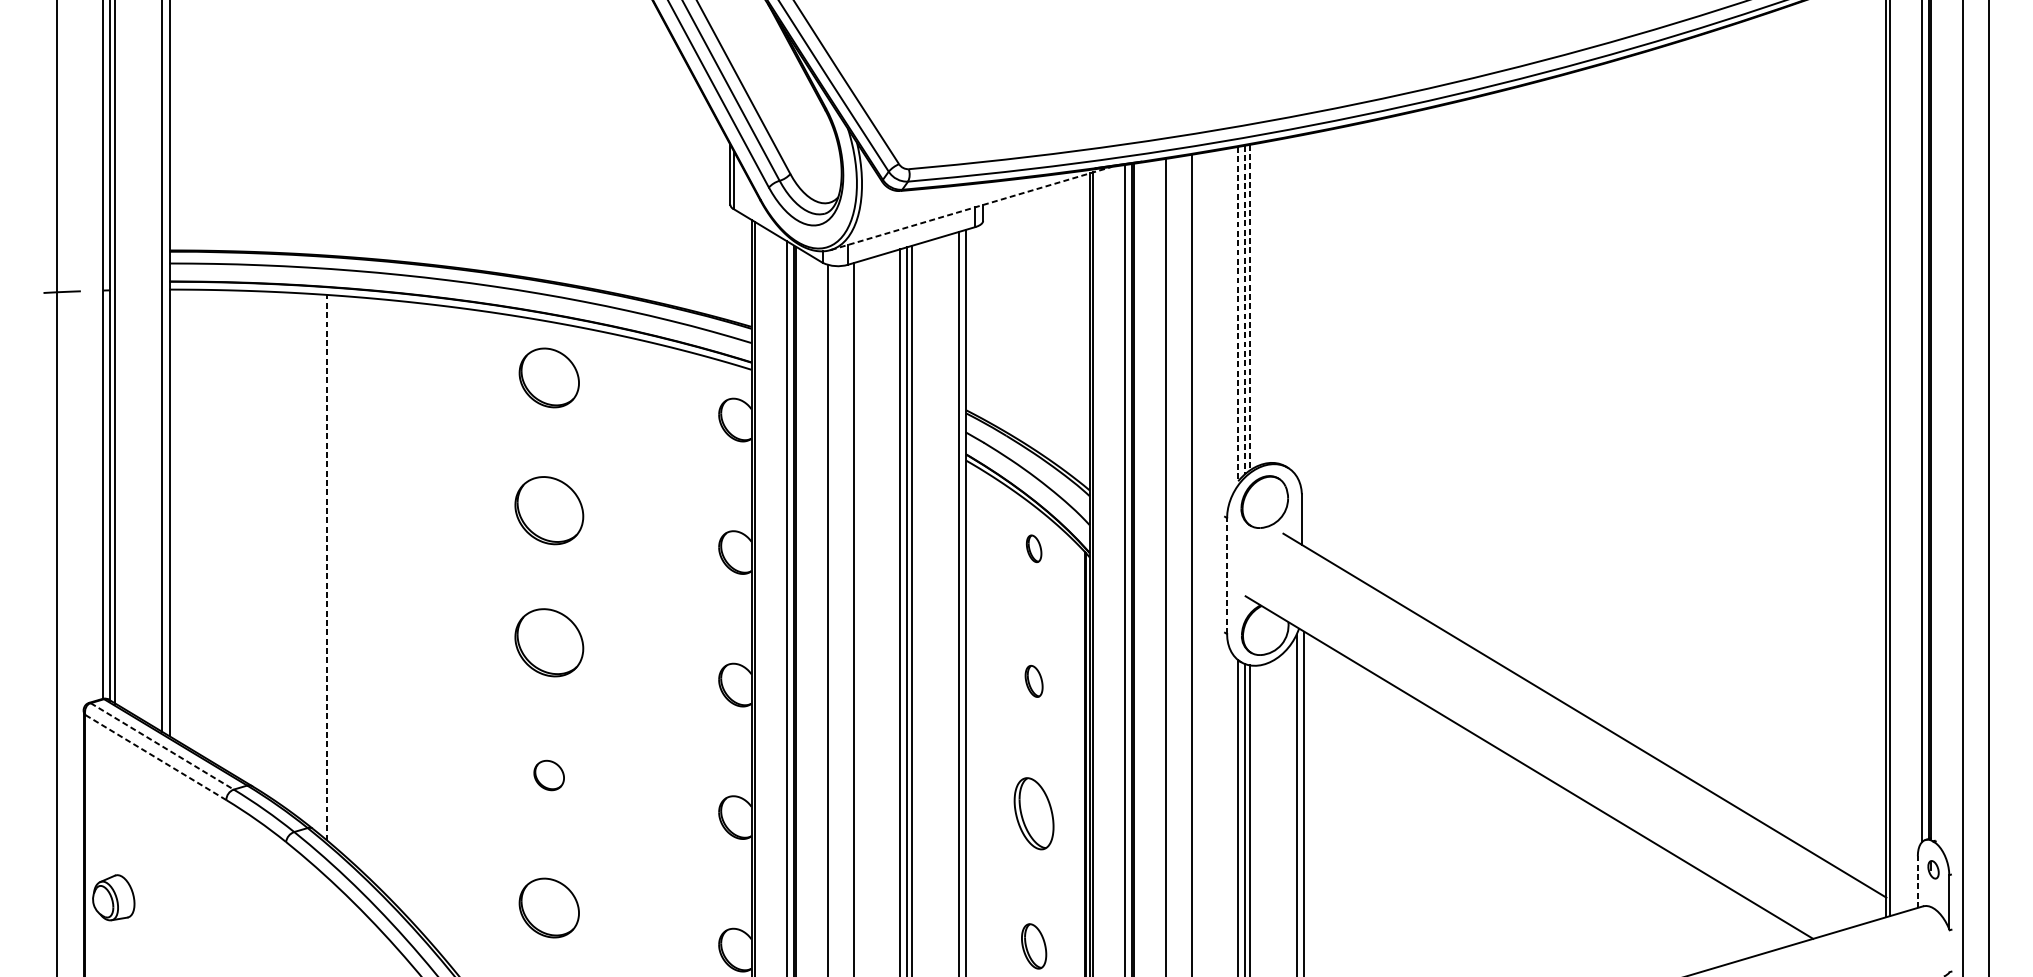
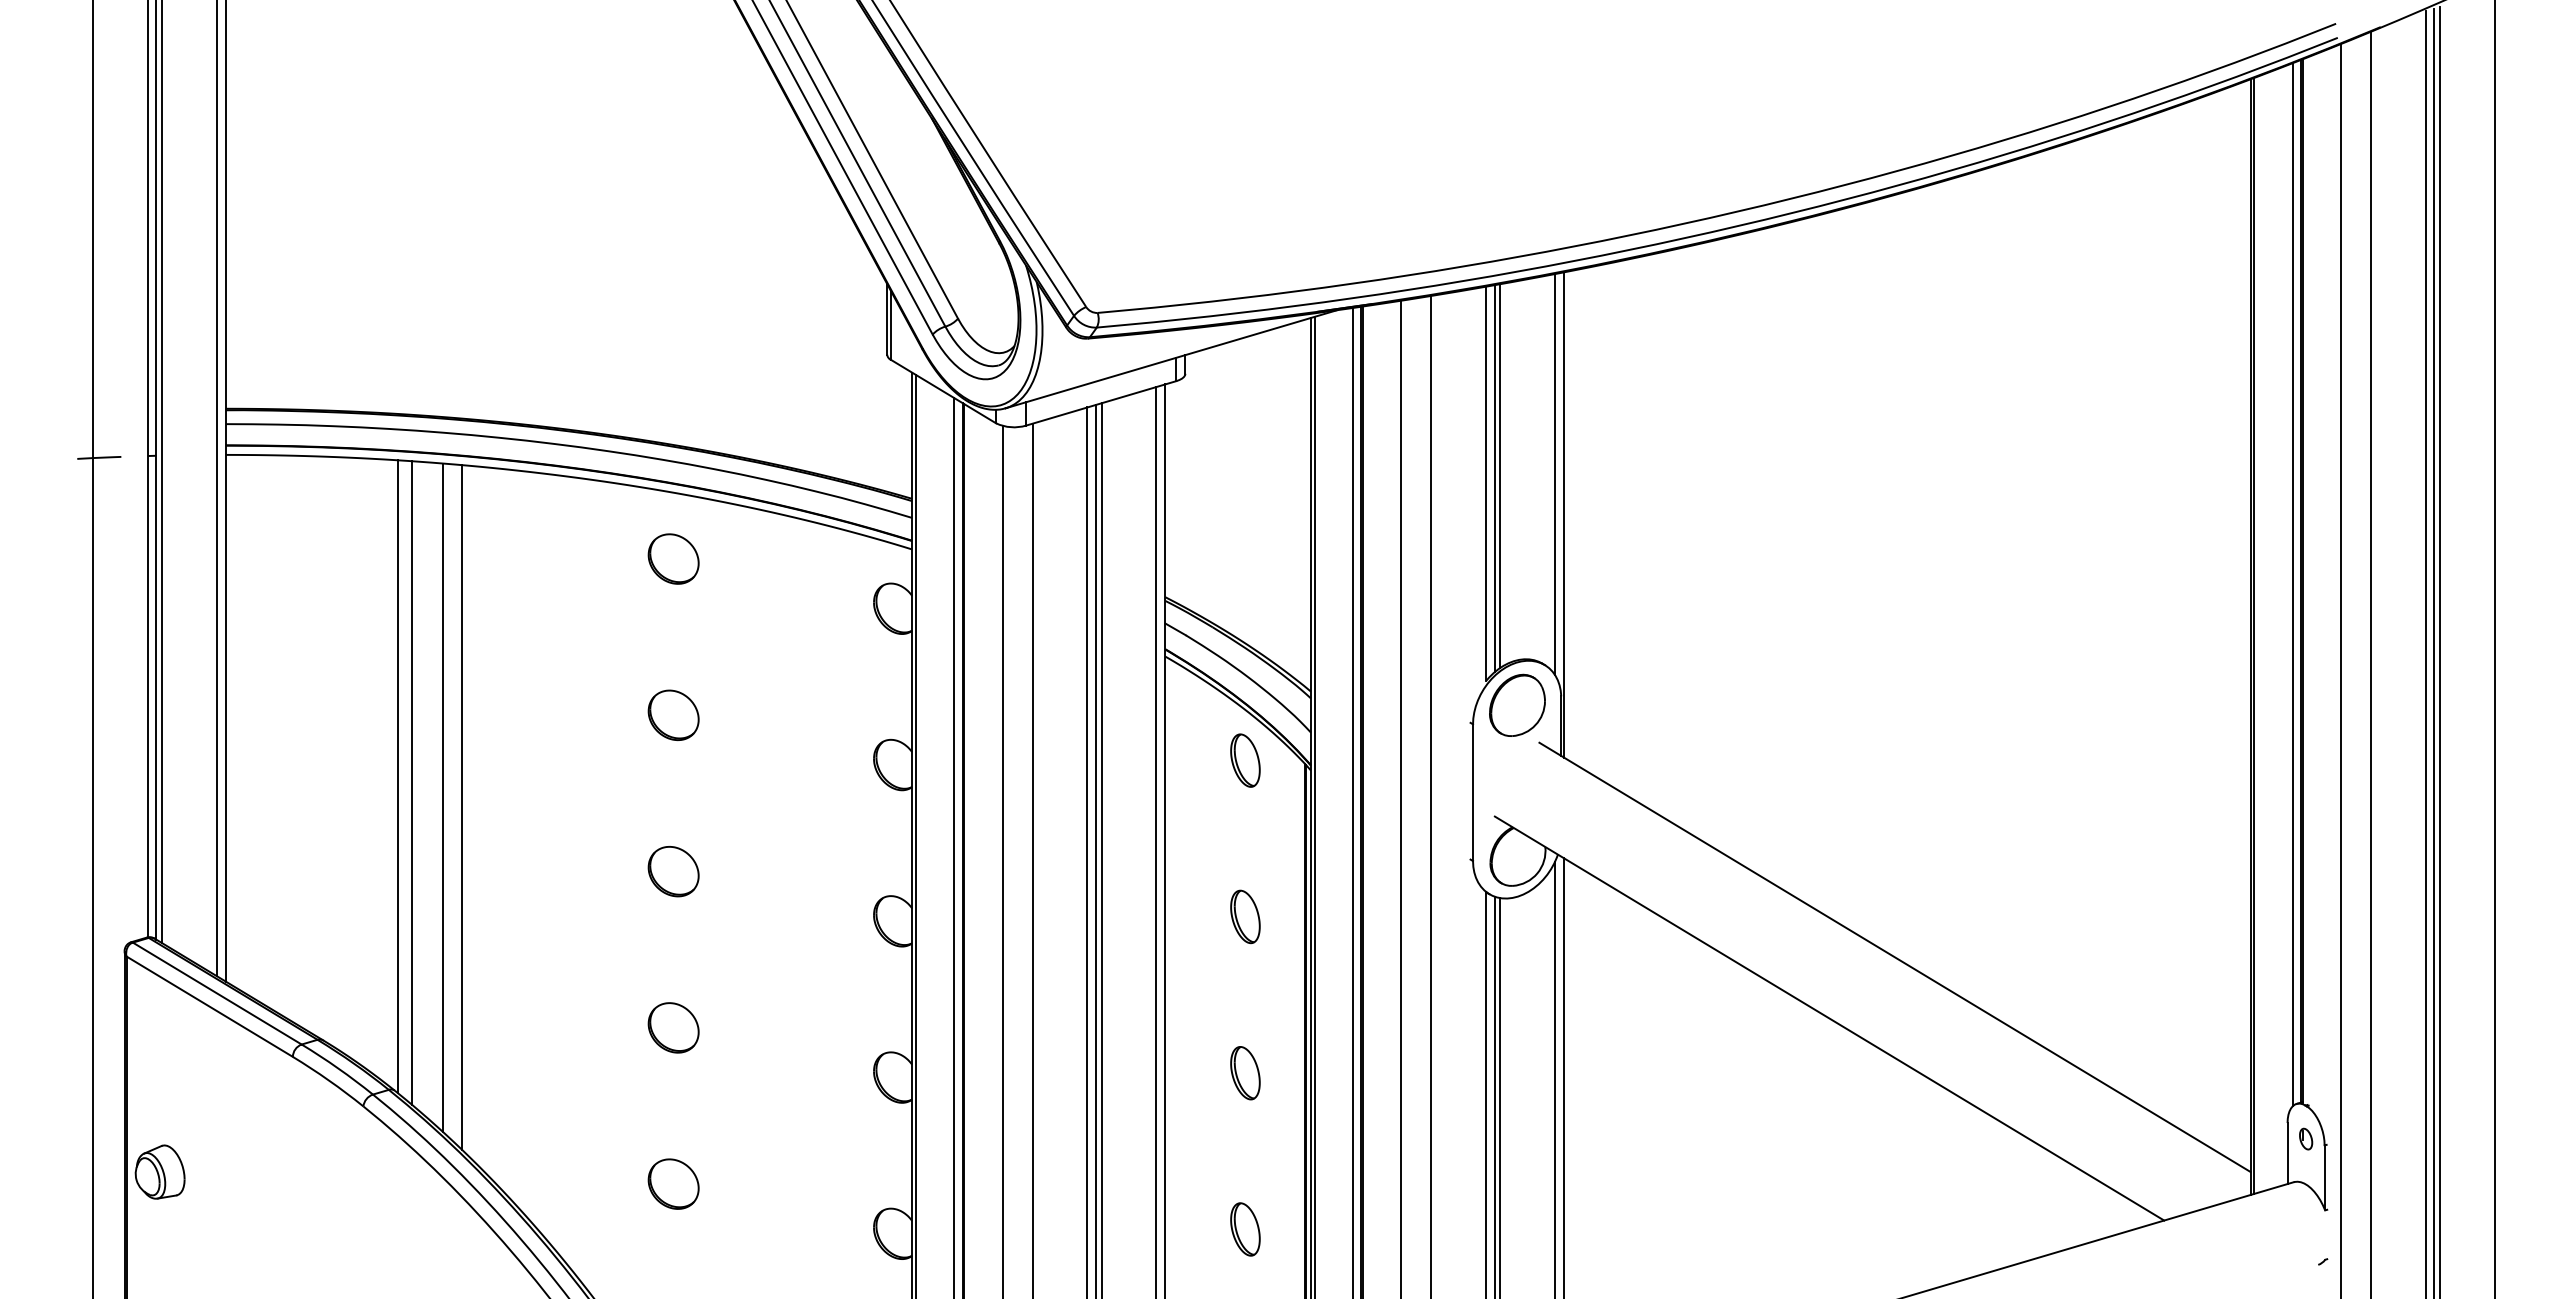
line: (971, 208) -> (1171, 359), dashed -> solid
line: (1297, 306) -> (1555, 474), added
line: (1250, 307) -> (1500, 476), dashed -> solid
line: (1245, 309) -> (1494, 478), dashed -> solid
line: (1238, 314) -> (1486, 484), dashed -> solid
line: (1304, 340) -> (1564, 514), added
part: (549, 377) -> (673, 558), size x0.71
part: (549, 509) -> (673, 714), size x0.62
part: (1034, 548) -> (1245, 760), size x1.67
line: (315, 562) -> (398, 776), added
line: (326, 567) -> (411, 782), dashed -> solid
line: (1227, 575) -> (1473, 792), dashed -> solid
line: (354, 580) -> (443, 797), added
line: (370, 588) -> (462, 807), added
part: (549, 642) -> (673, 871), size x0.62
part: (1034, 681) -> (1245, 916), size x1.43
line: (162, 746) -> (217, 993), dashed -> solid
line: (155, 757) -> (209, 1006), dashed -> solid
part: (549, 775) -> (673, 1027), size x1.43
part: (1034, 814) -> (1245, 1073), size x0.62
line: (1917, 882) -> (2287, 1153), dashed -> solid
part: (549, 907) -> (673, 1183), size x0.71

